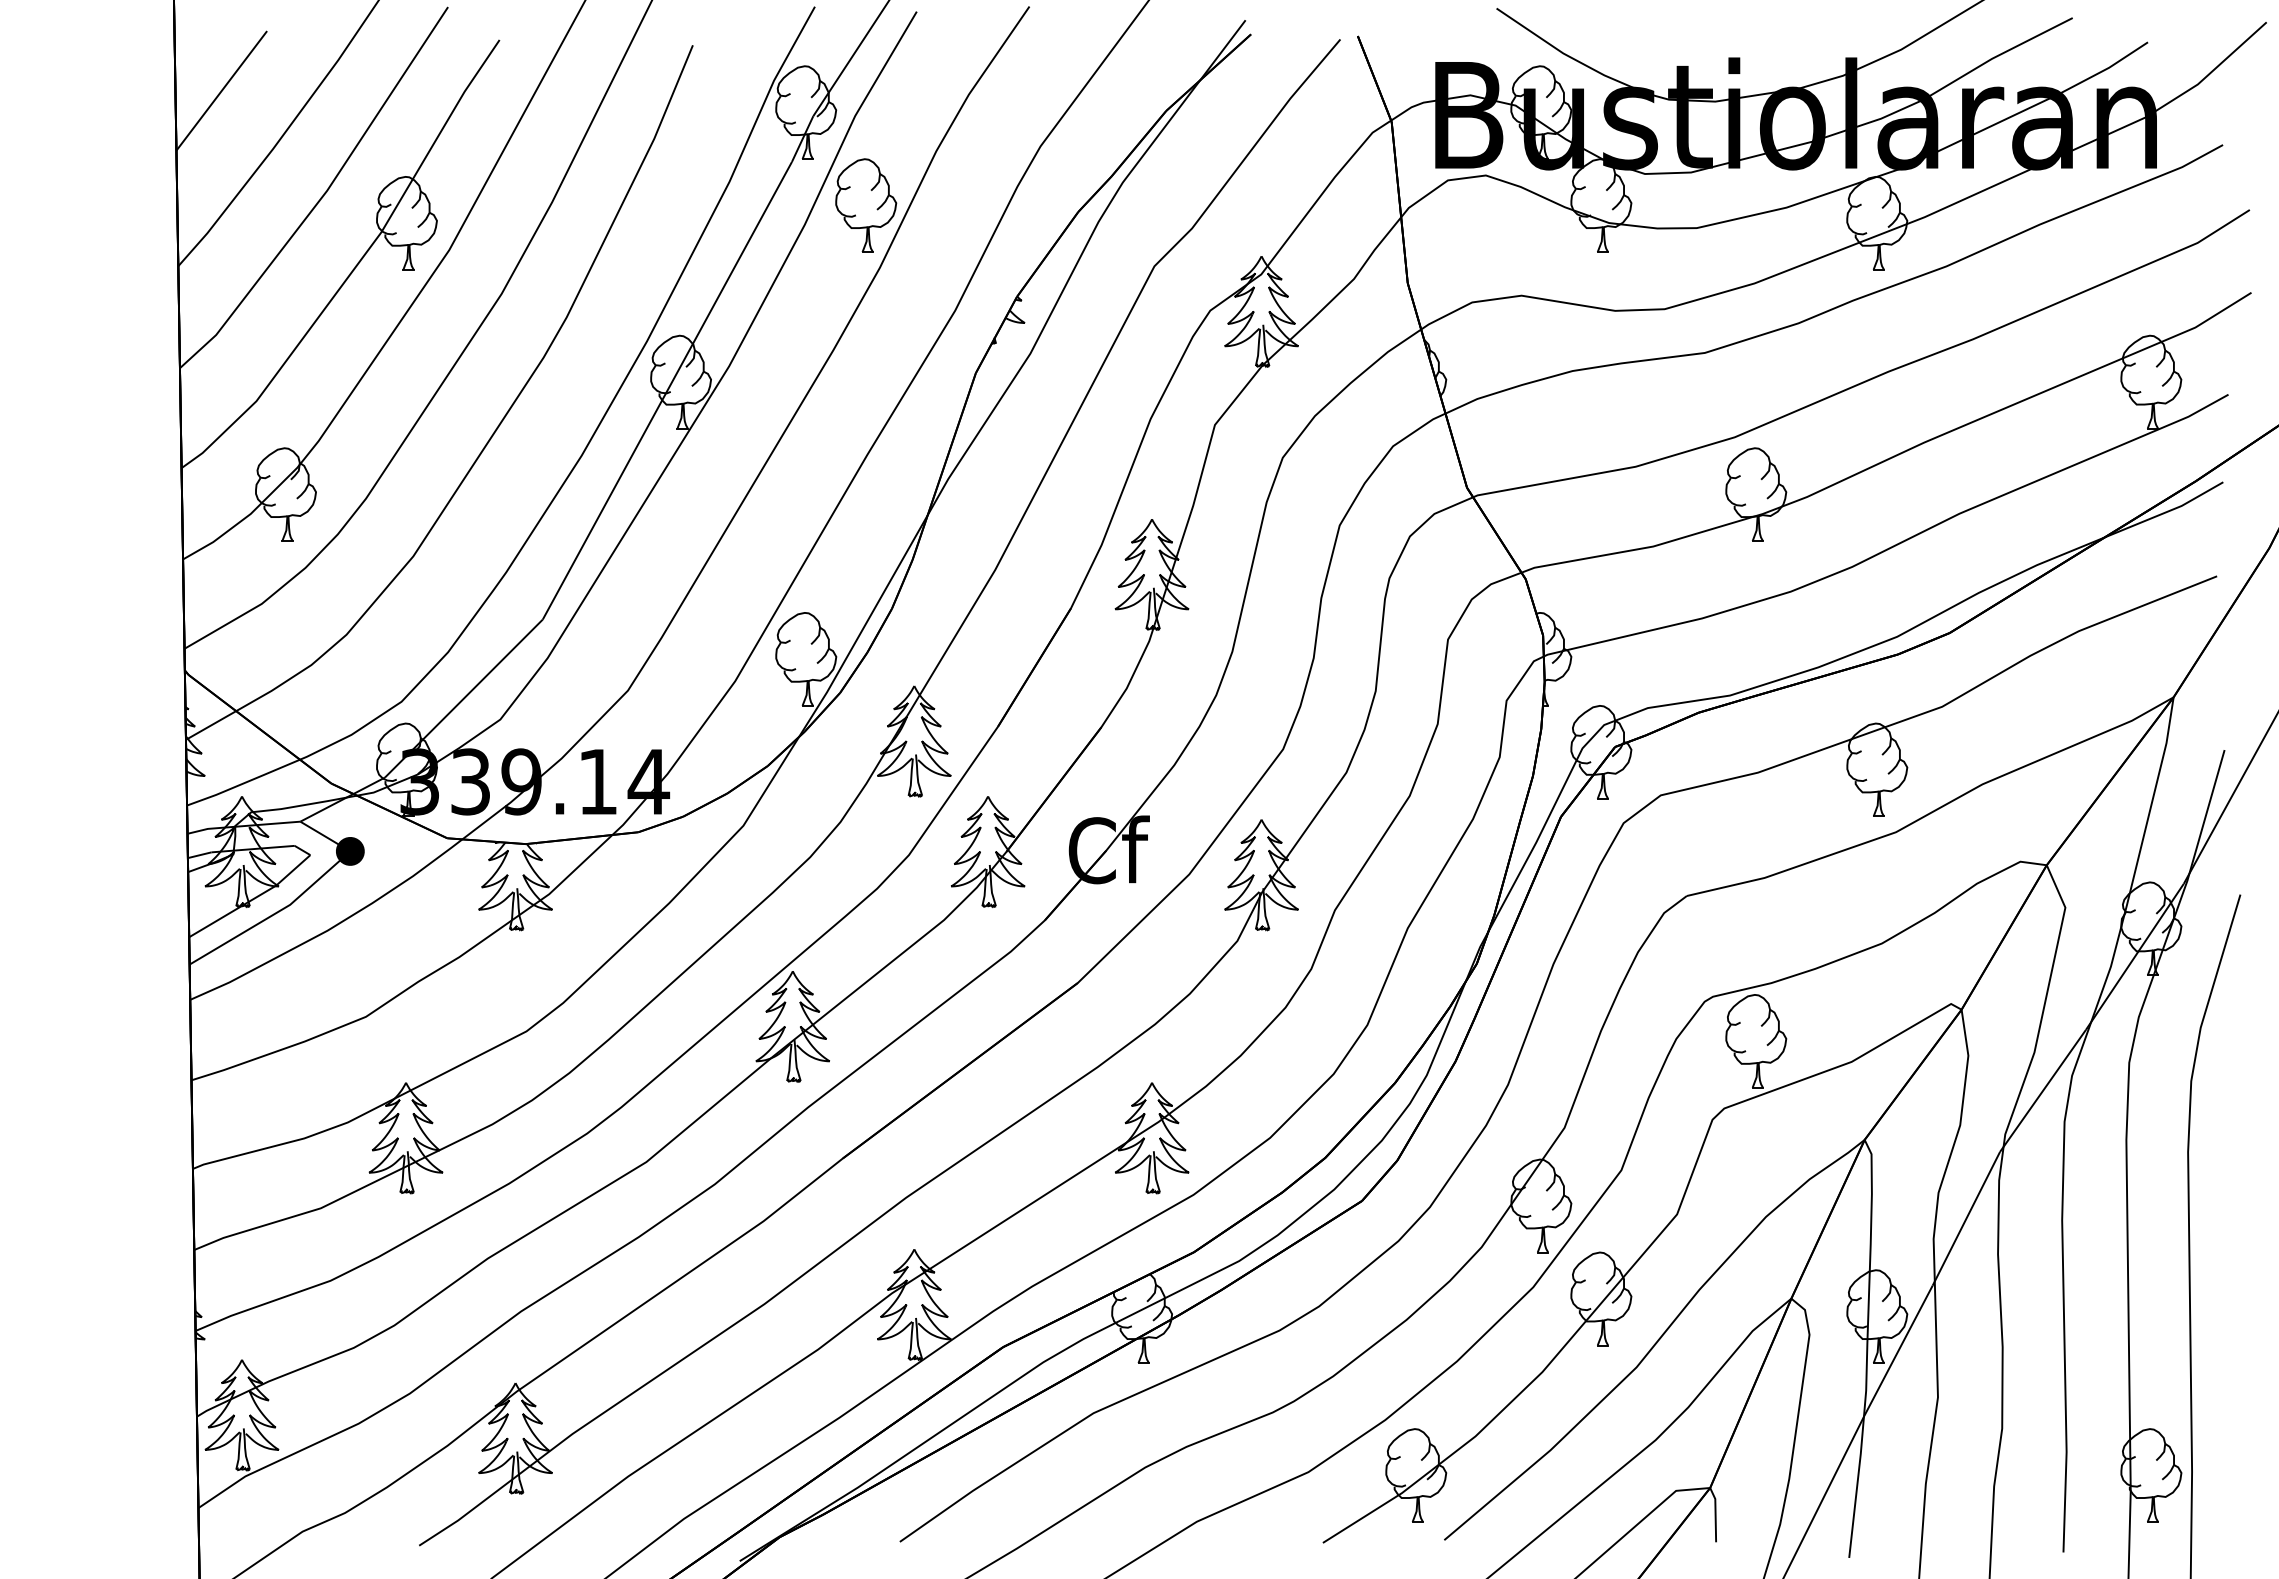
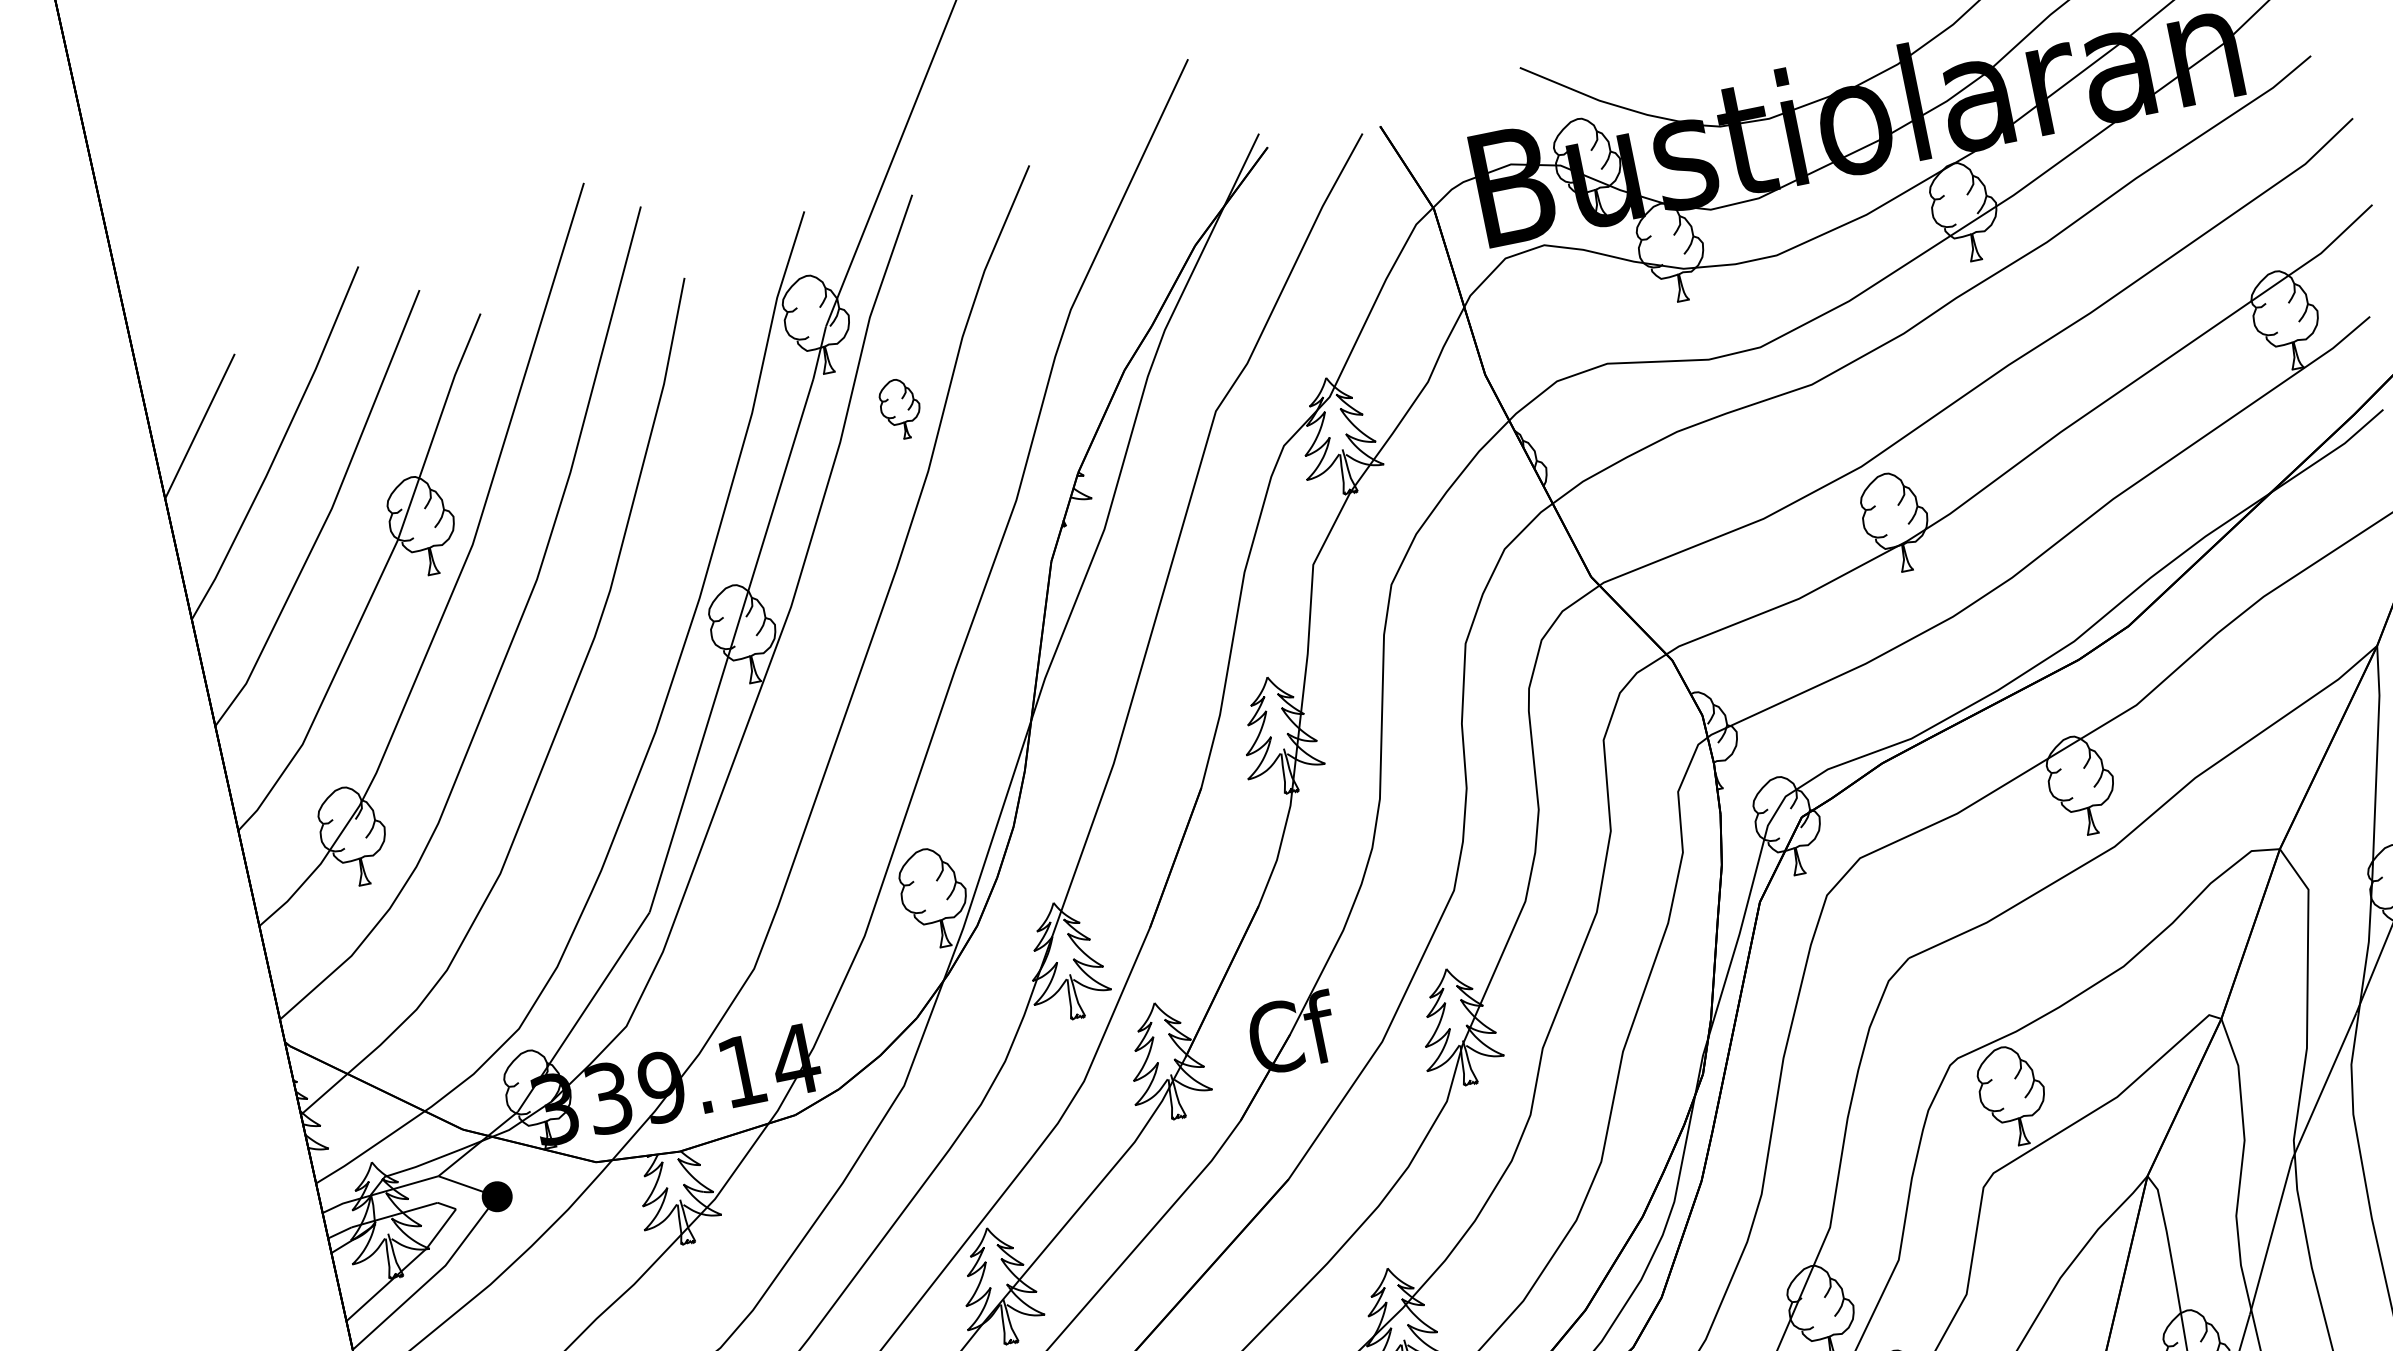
part: (866, 205) -> (900, 408), size x0.6

